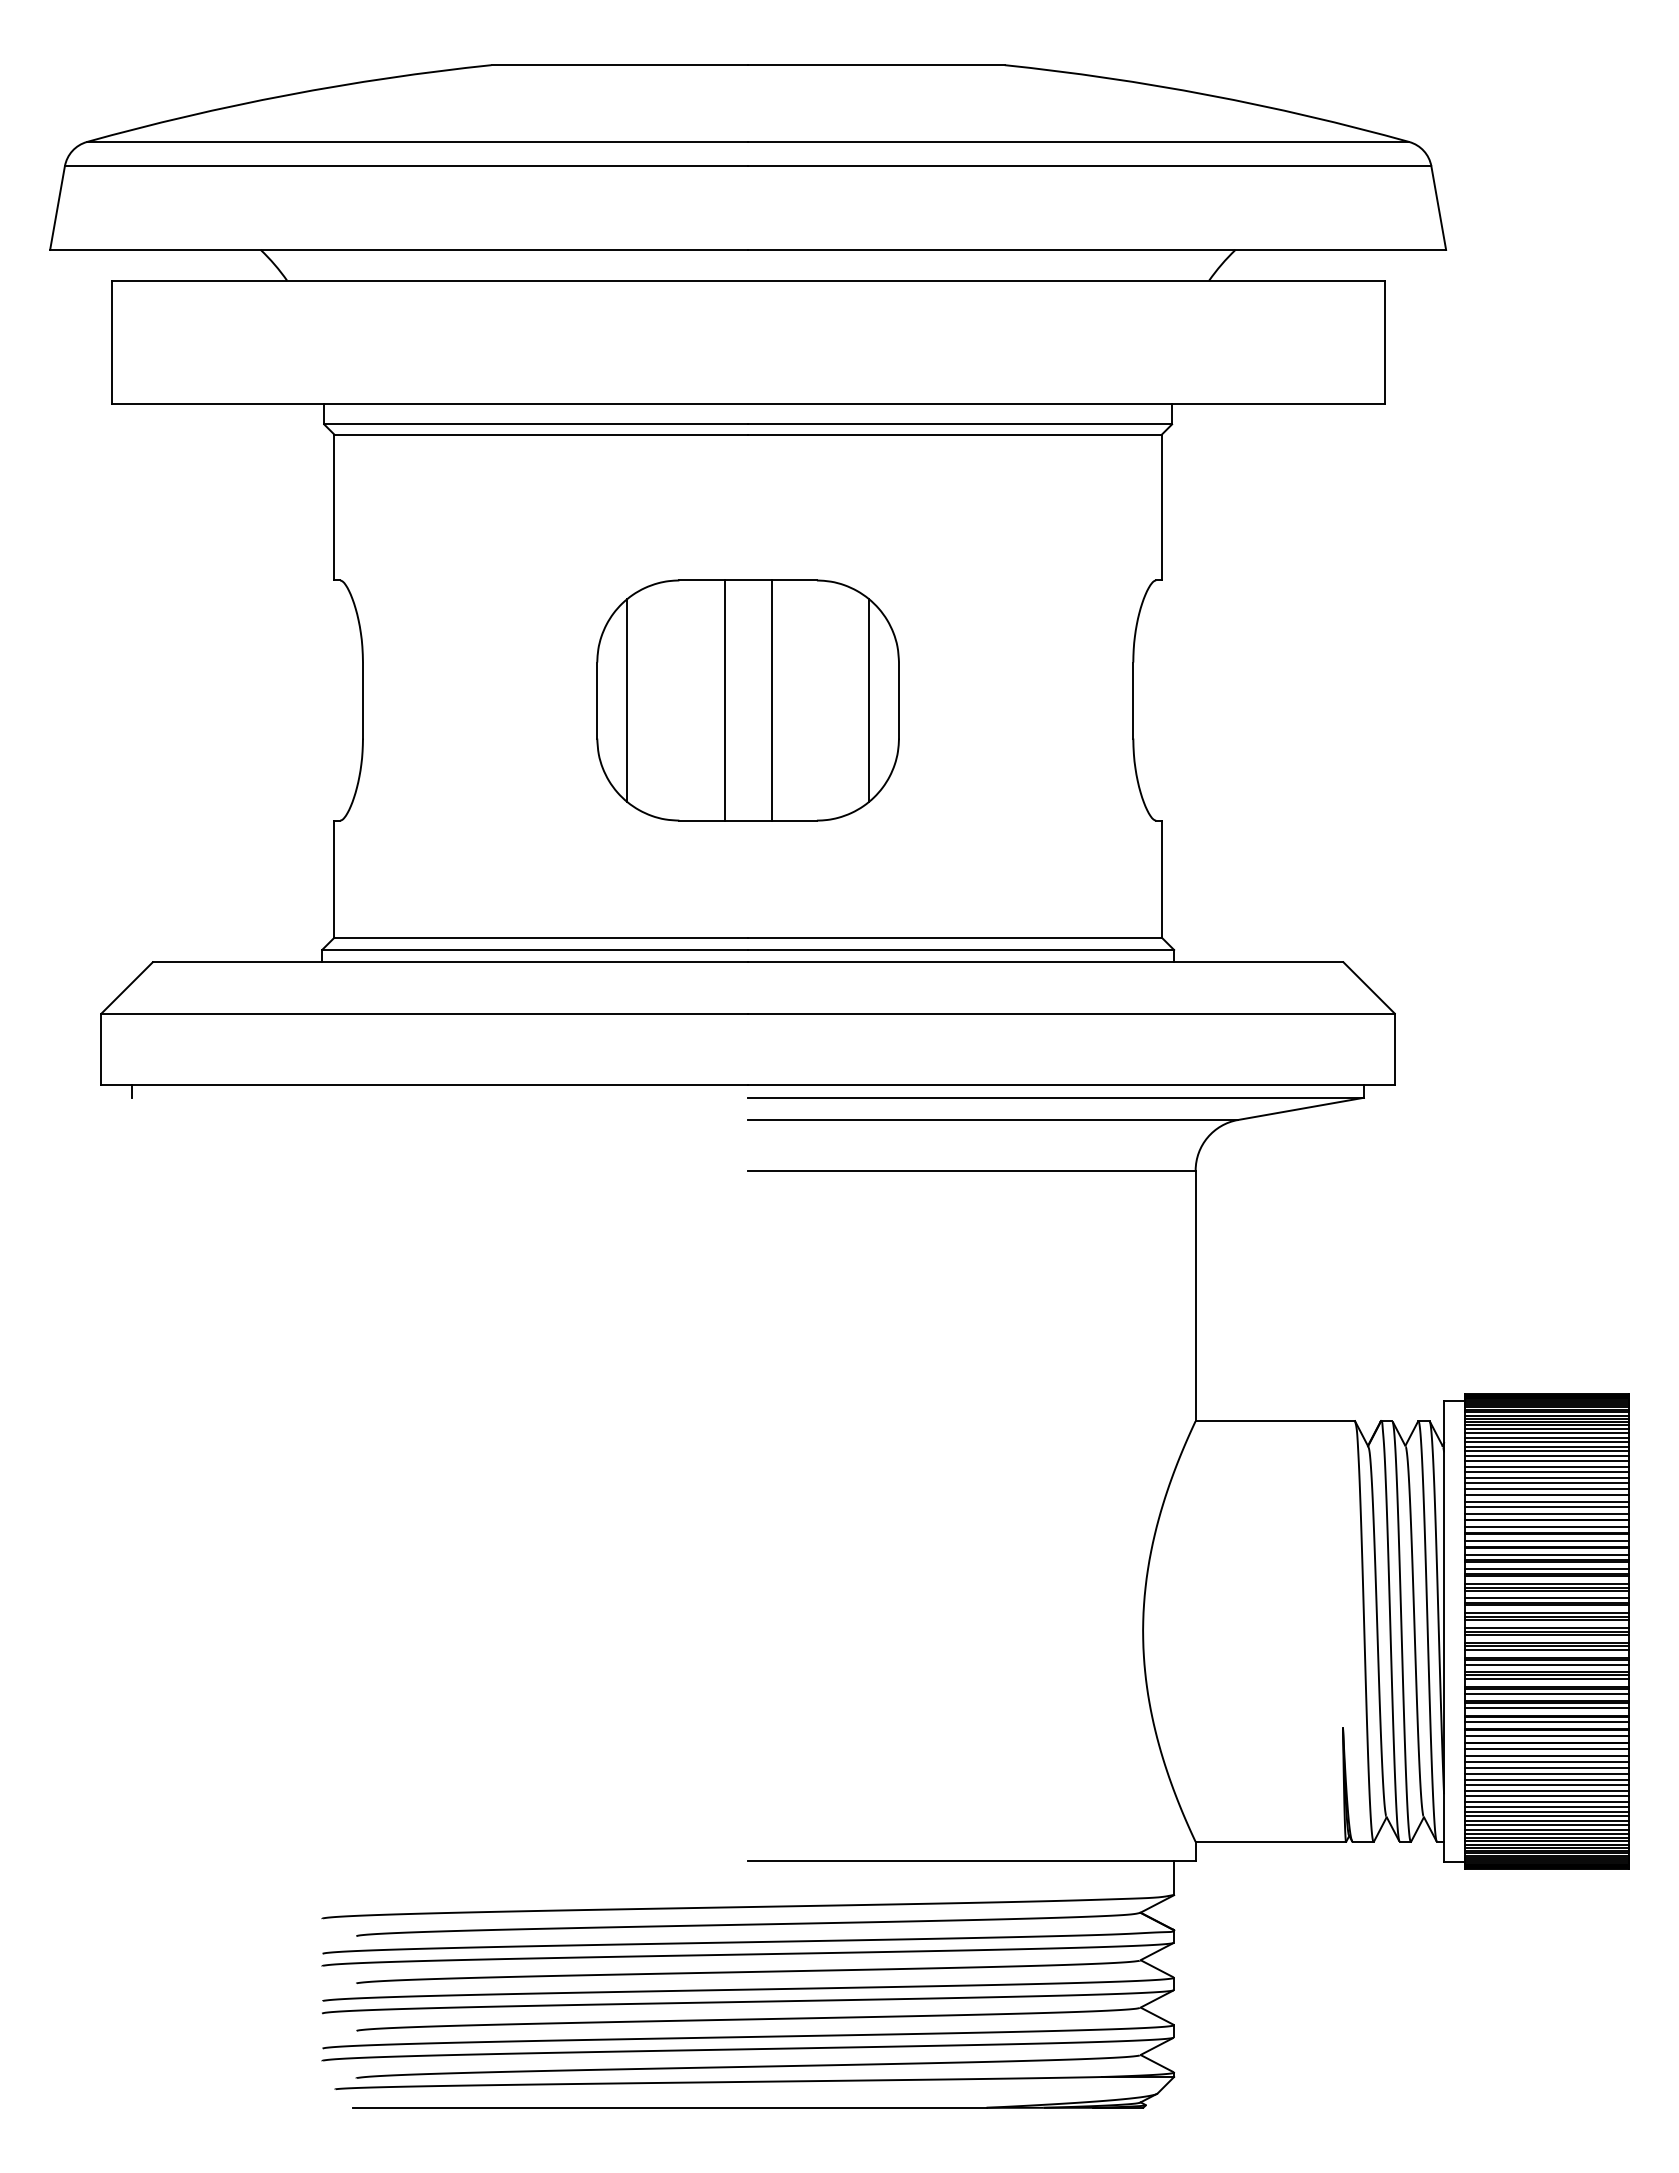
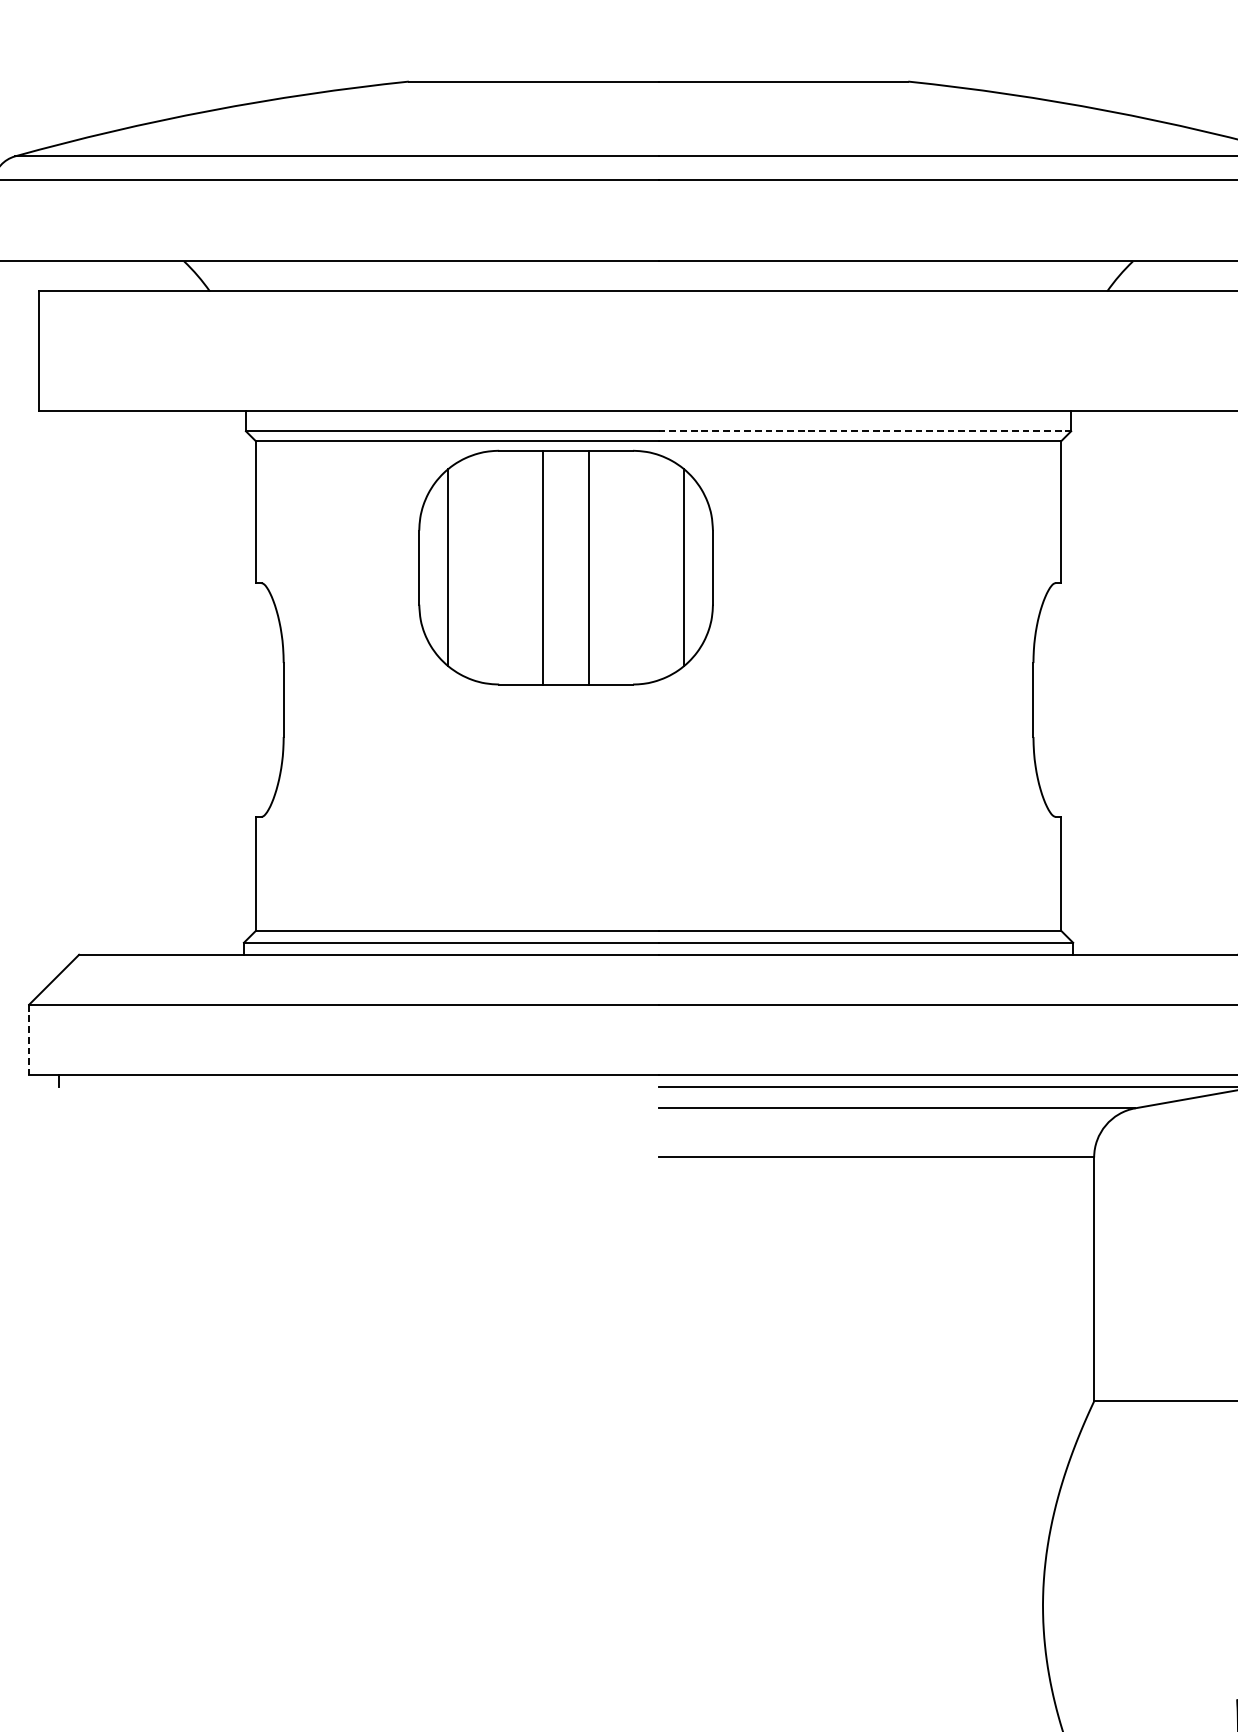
line: (960, 424) -> (865, 431), solid -> dashed
part: (747, 700) -> (565, 567), moved
line: (101, 1049) -> (29, 1039), solid -> dashed

